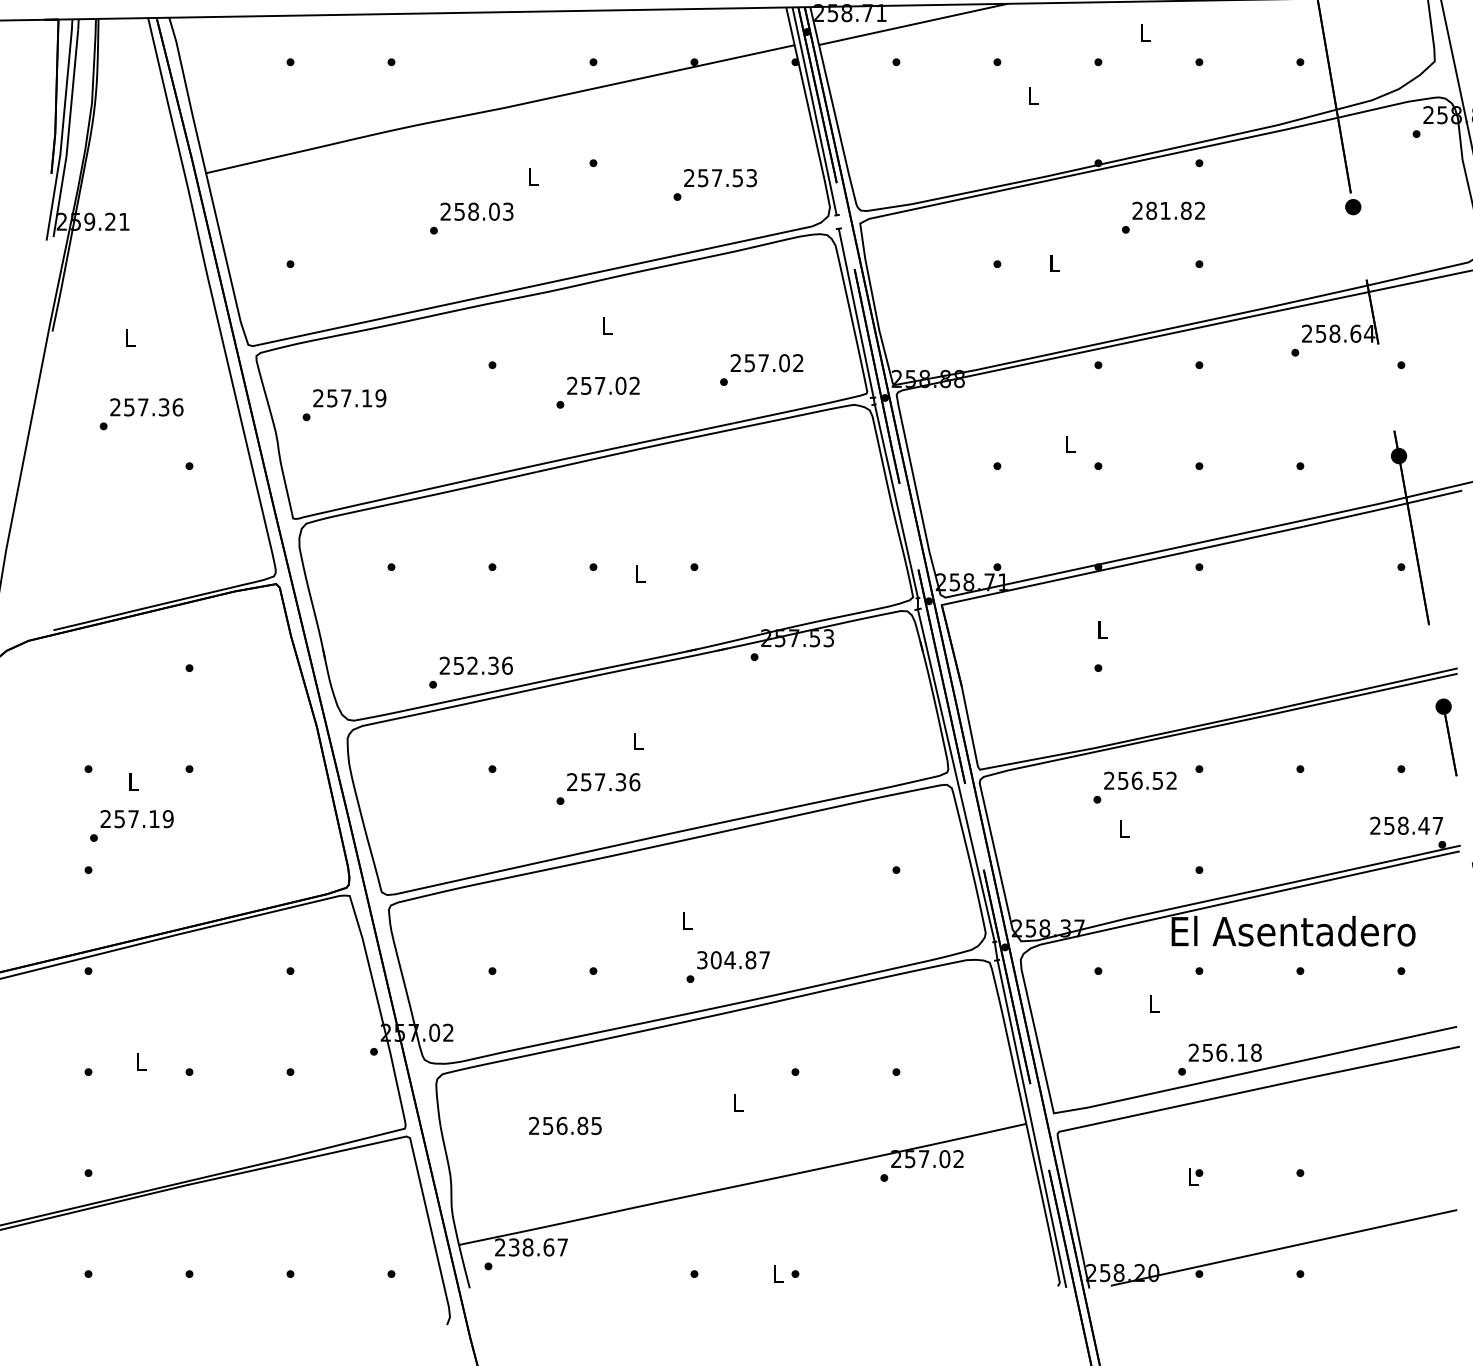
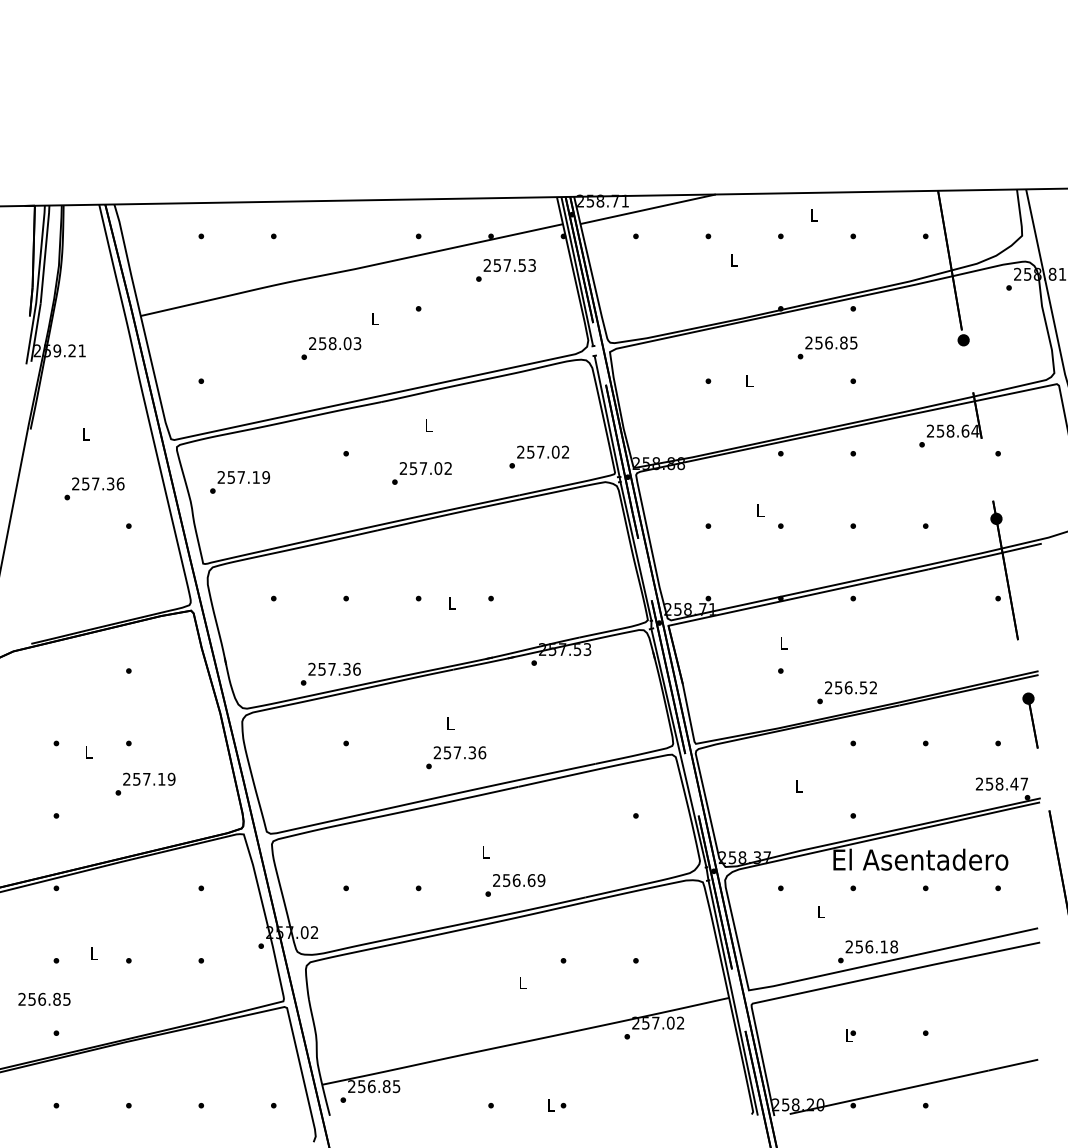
text: (714, 185) -> (505, 270), moved
text: (1175, 210) -> (836, 342), 281.82 -> 256.85
text: (471, 664) -> (331, 668), 252.36 -> 257.36
text: (1134, 787) -> (846, 692), moved
text: (598, 788) -> (456, 757), moved
text: (131, 824) -> (145, 783), moved
text: (734, 960) -> (519, 880), 304.87 -> 256.69
text: (565, 1124) -> (44, 998), moved
text: (538, 1247) -> (379, 1086), 238.67 -> 256.85

